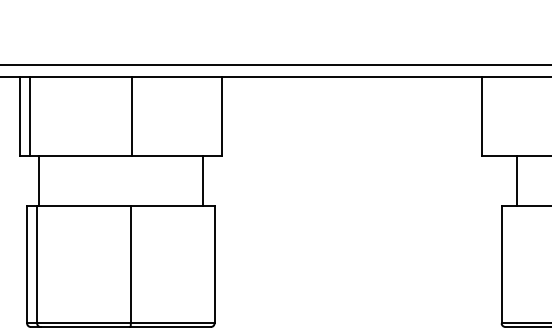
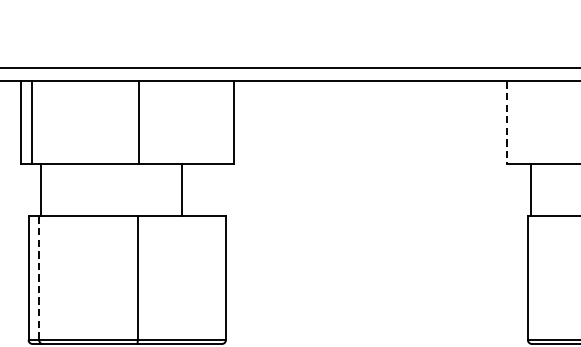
line: (481, 117) -> (506, 123), solid -> dashed
line: (202, 180) -> (181, 189), moved
line: (516, 180) -> (530, 189), moved
line: (37, 264) -> (39, 278), solid -> dashed

